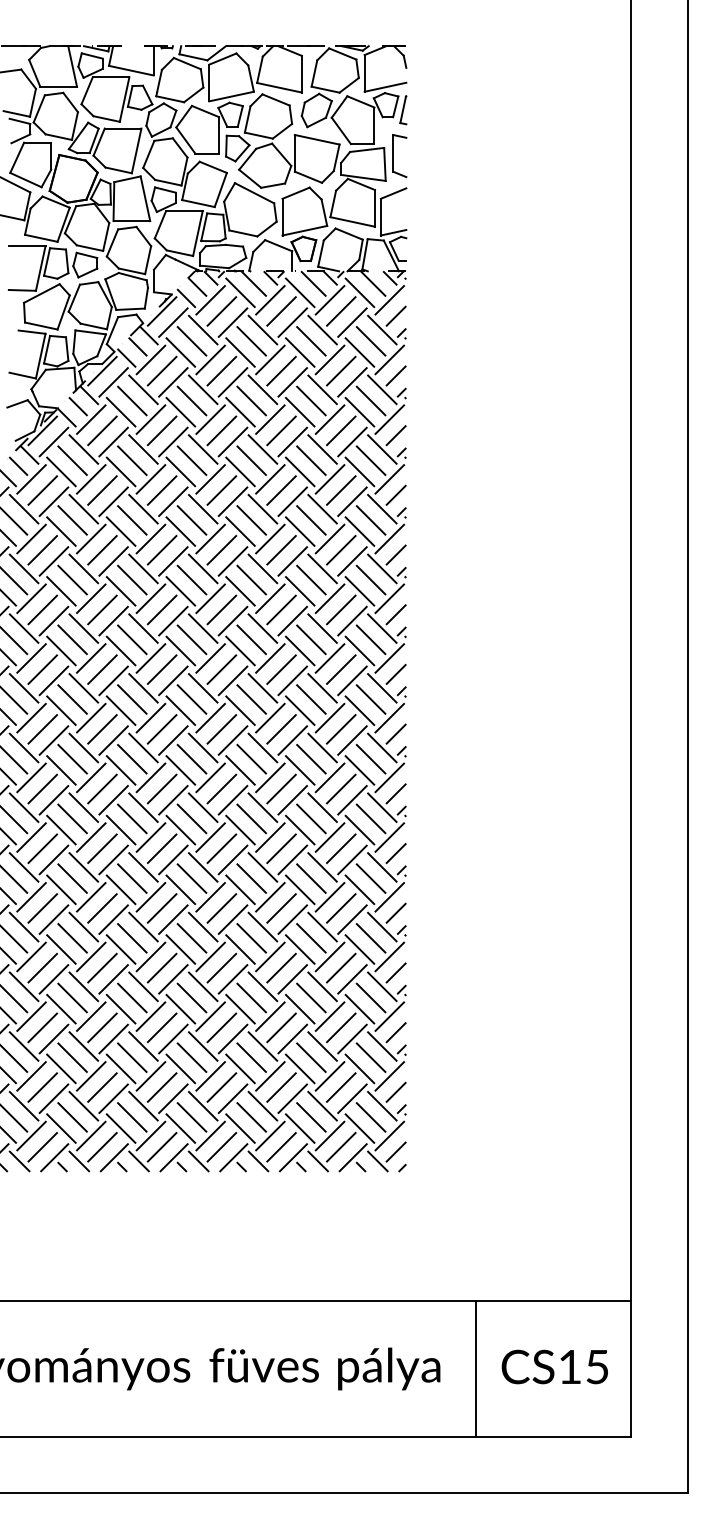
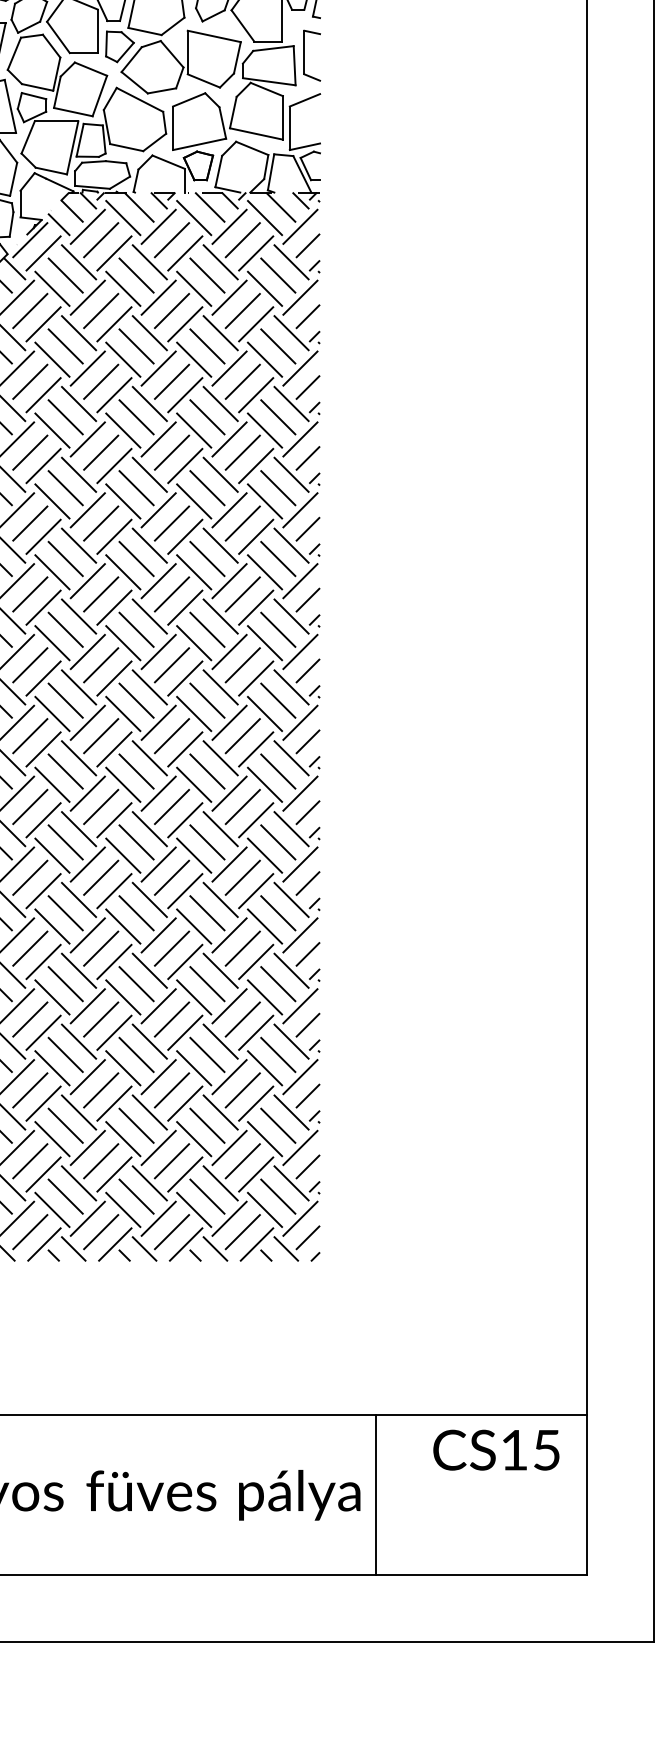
text: (554, 1366) -> (495, 1449), moved
line: (476, 1368) -> (376, 1494), moved

